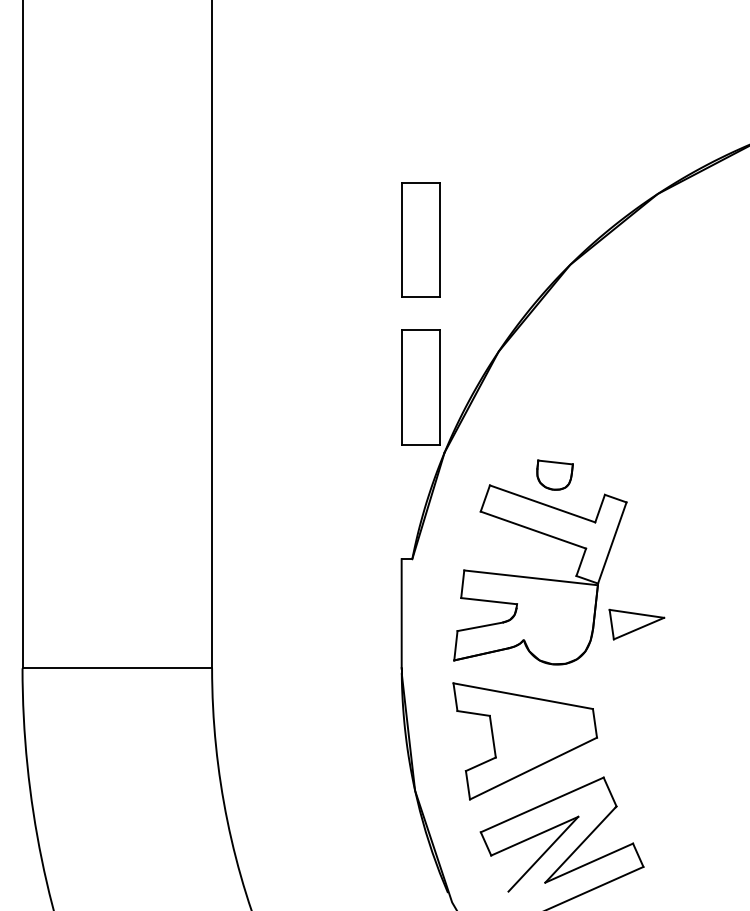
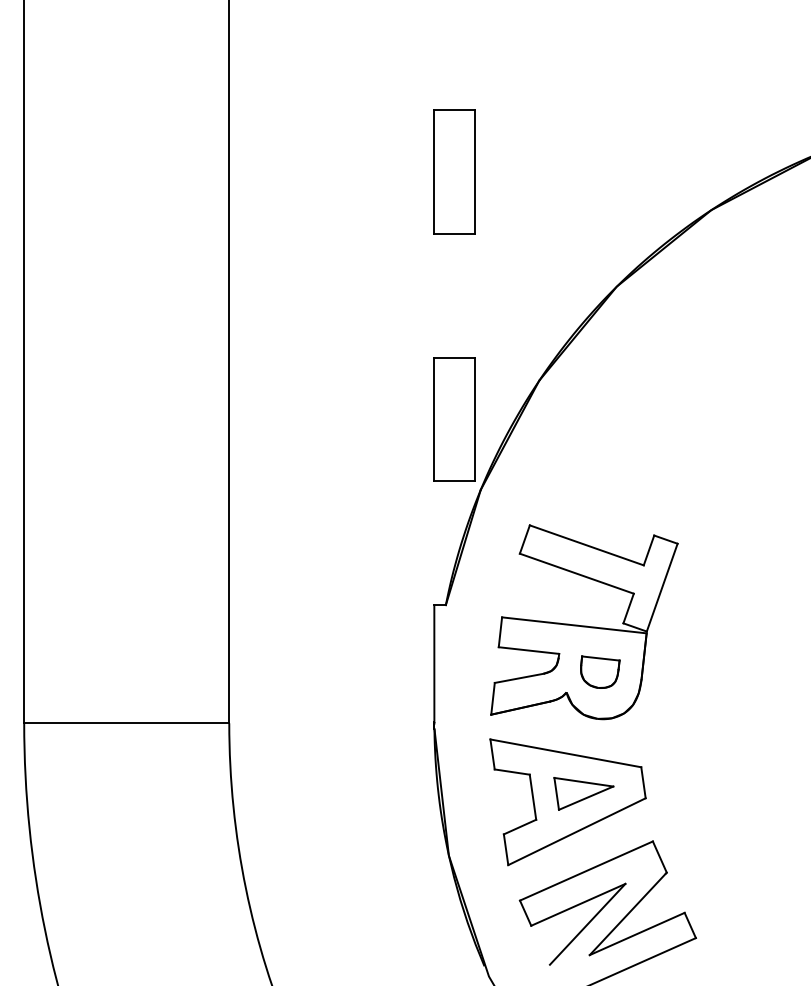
part: (420, 239) -> (454, 171), moved
part: (554, 474) -> (599, 671), moved
part: (636, 624) -> (583, 793), moved

